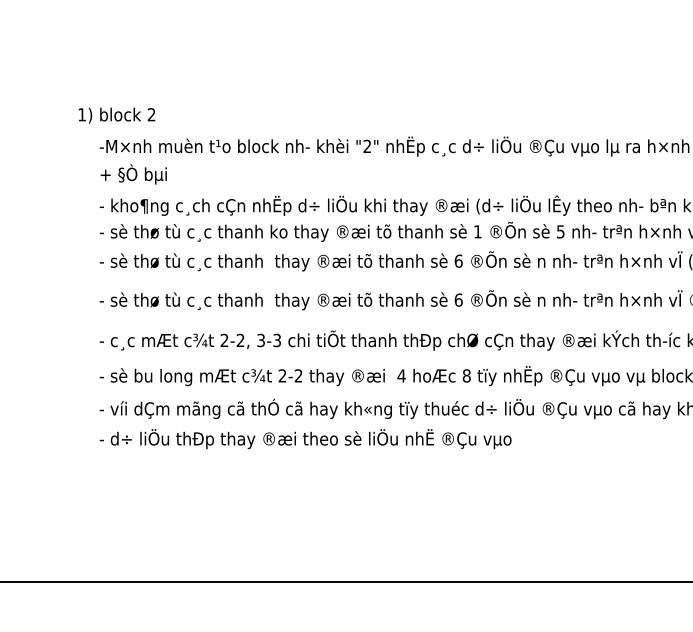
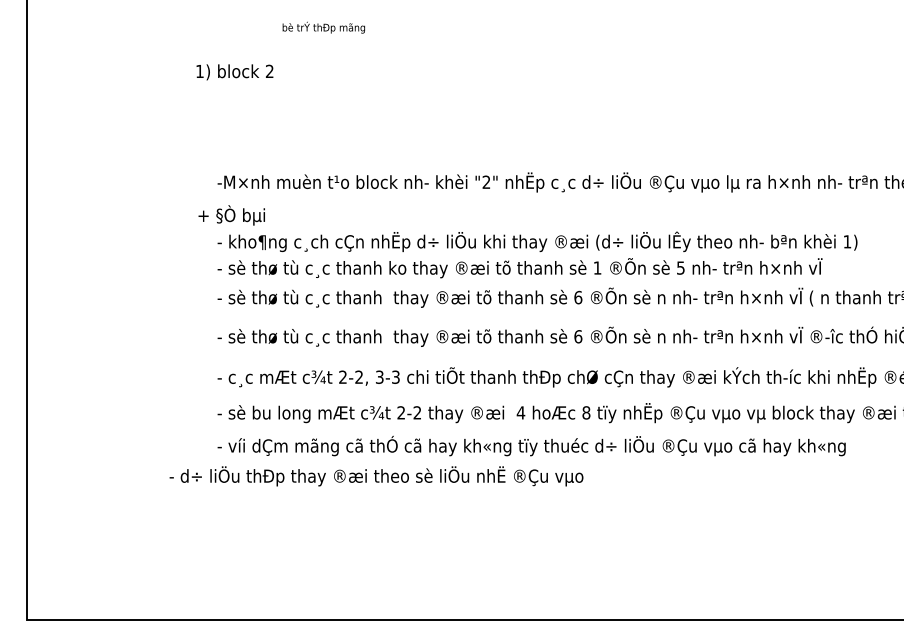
text: (116, 115) -> (234, 72), moved
text: (133, 174) -> (231, 215), moved
text: (305, 439) -> (376, 476), moved

